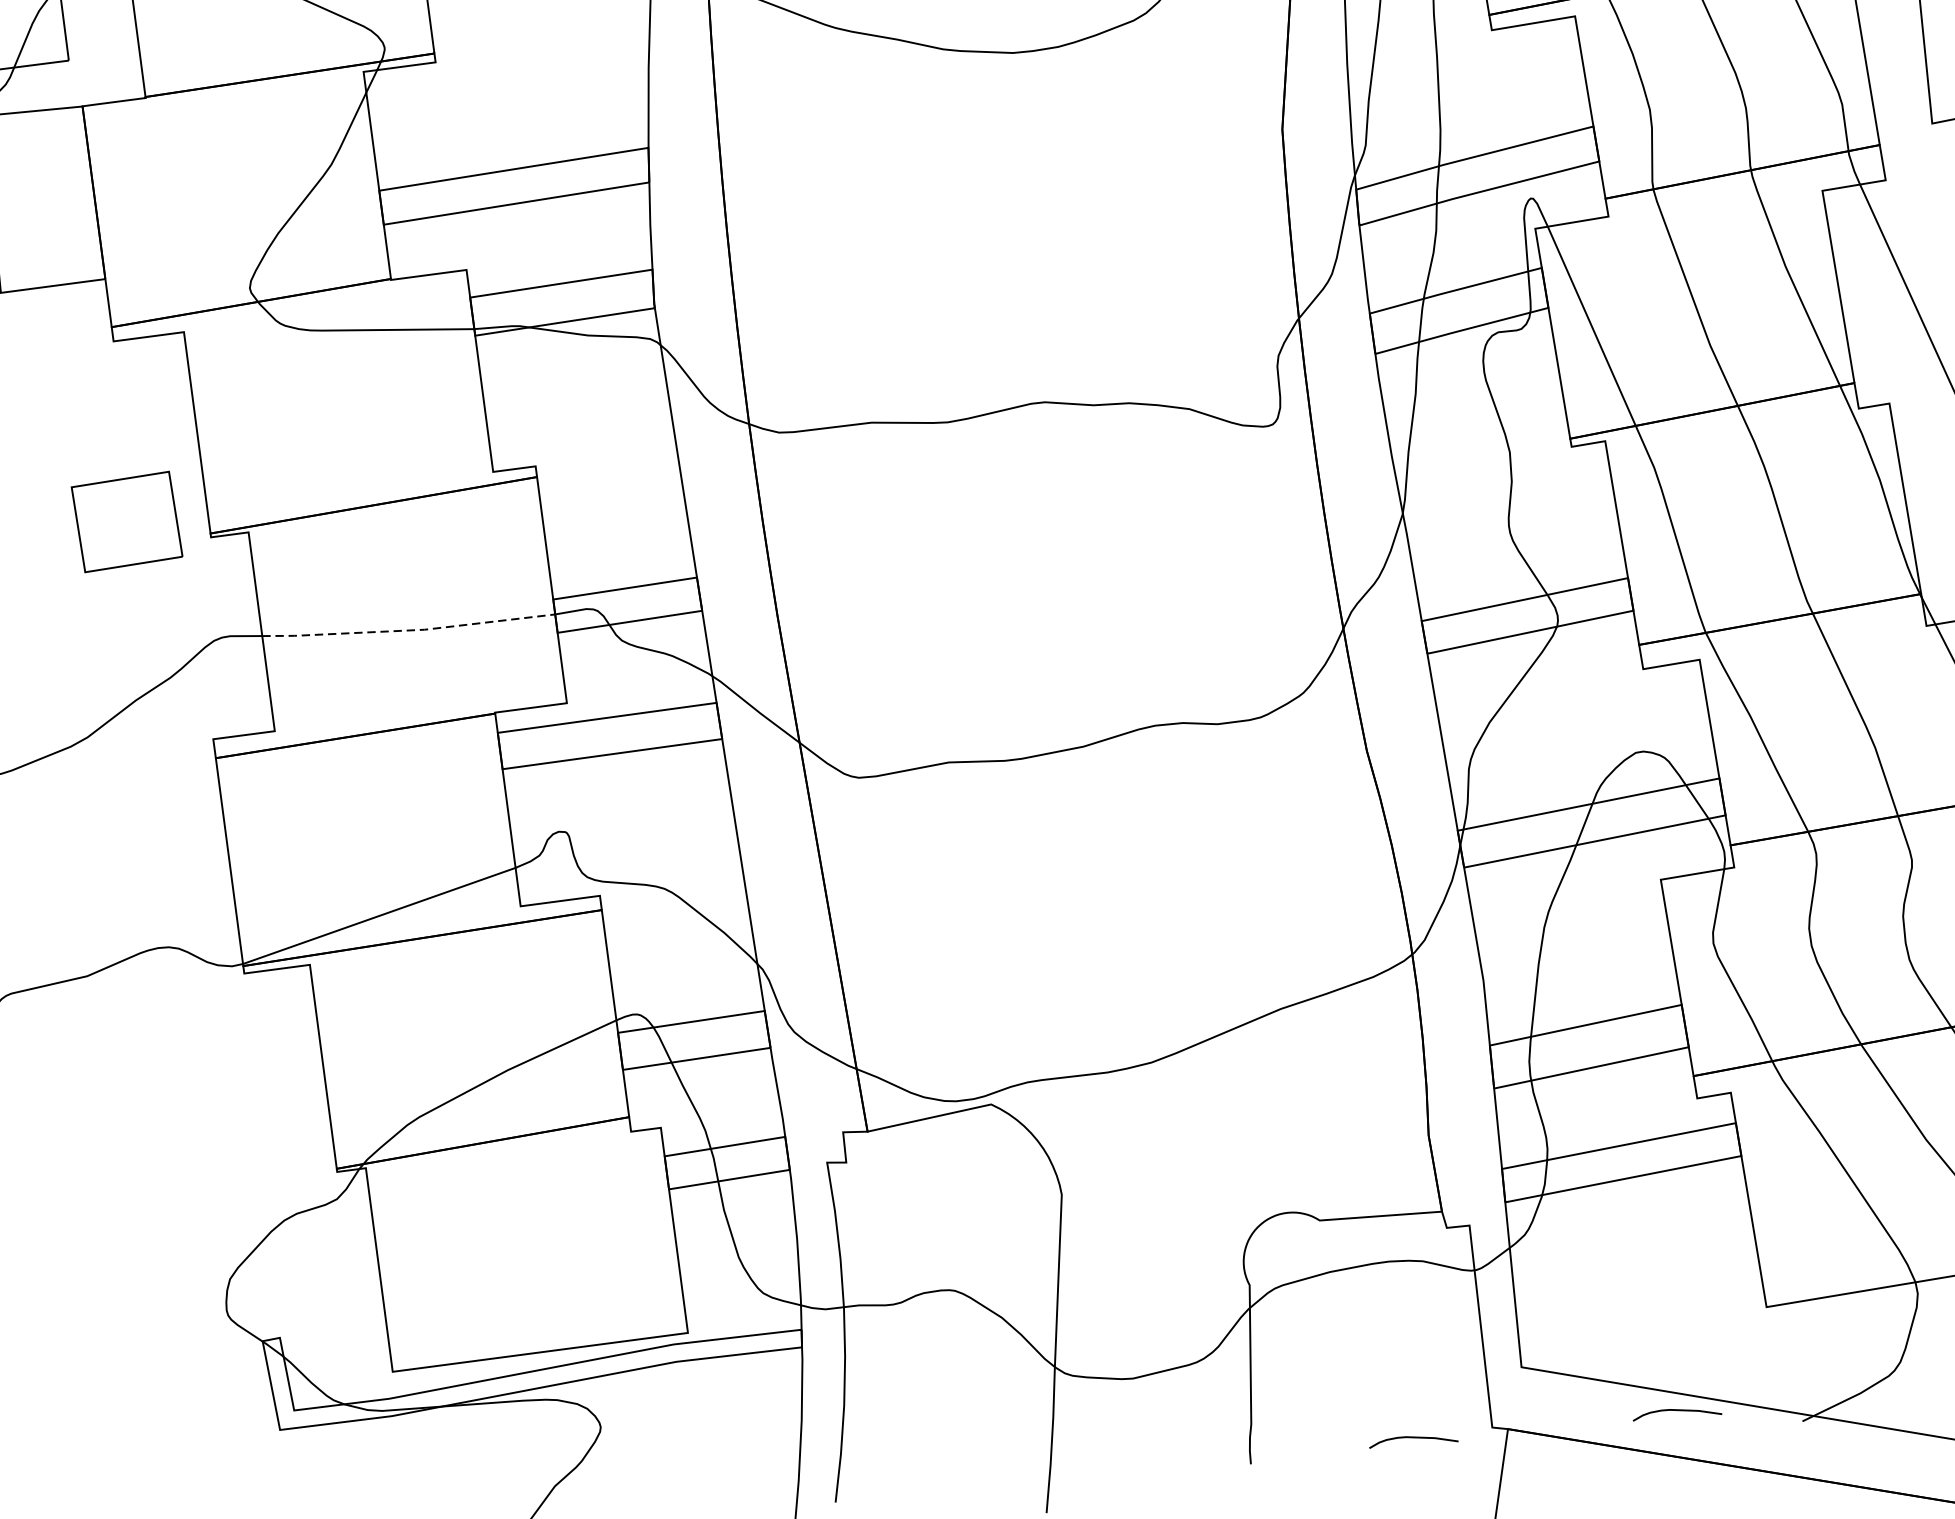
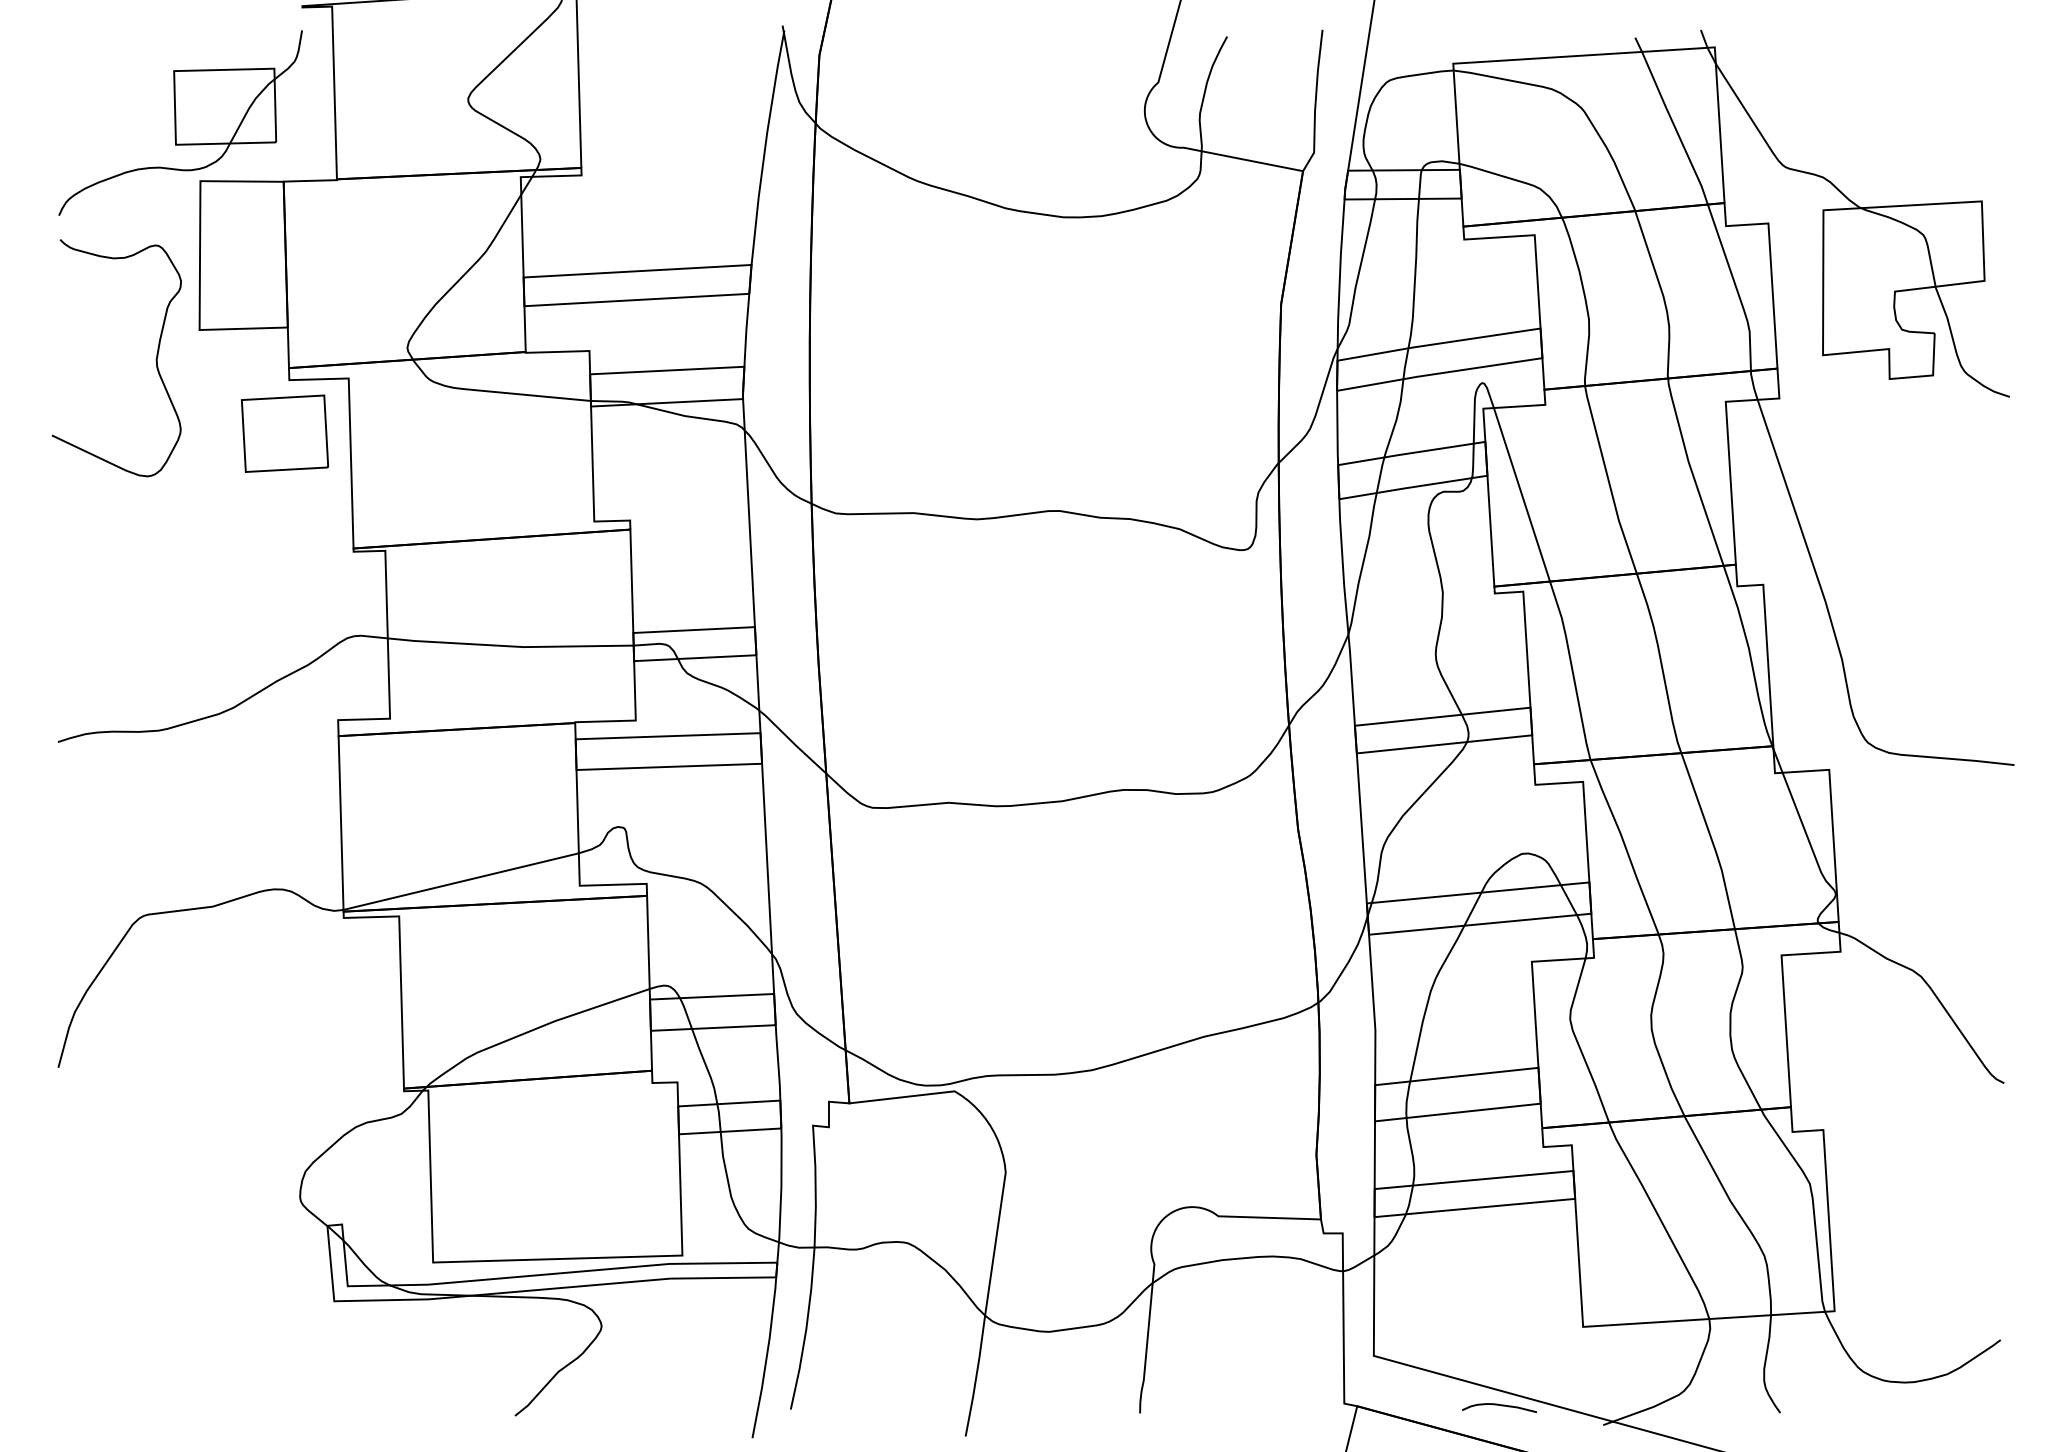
part: (127, 521) -> (285, 433), moved
line: (409, 630) -> (510, 646), dashed -> solid
curve: (1415, 1438) -> (1279, 1406), removed

